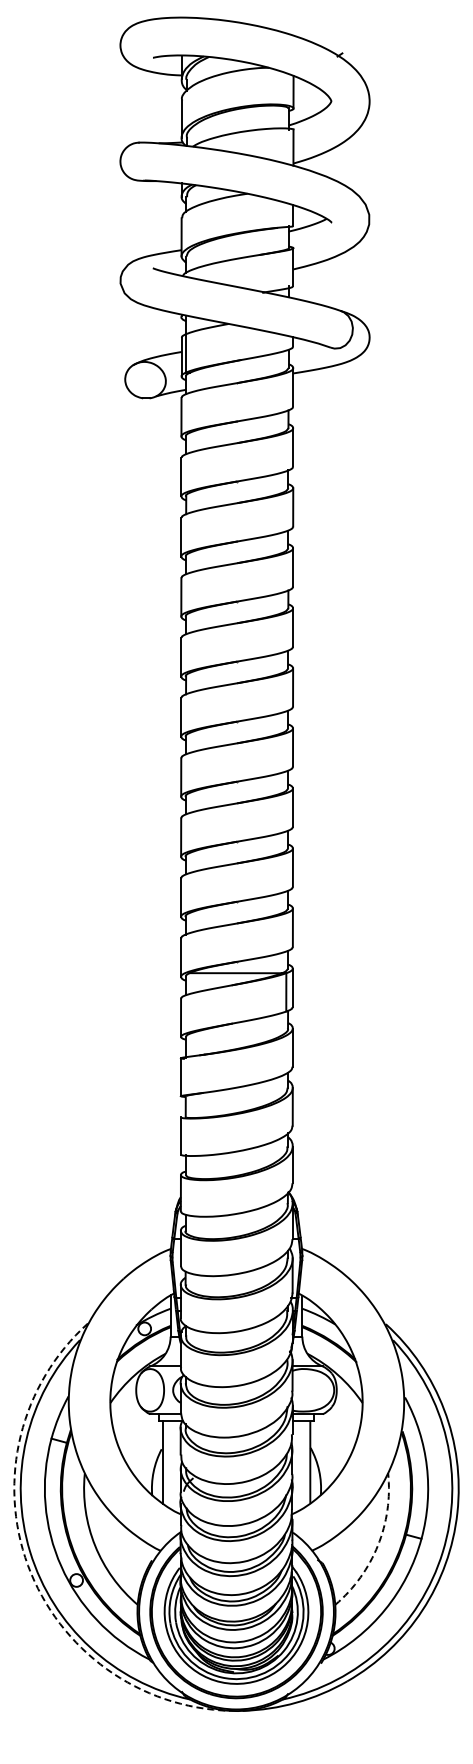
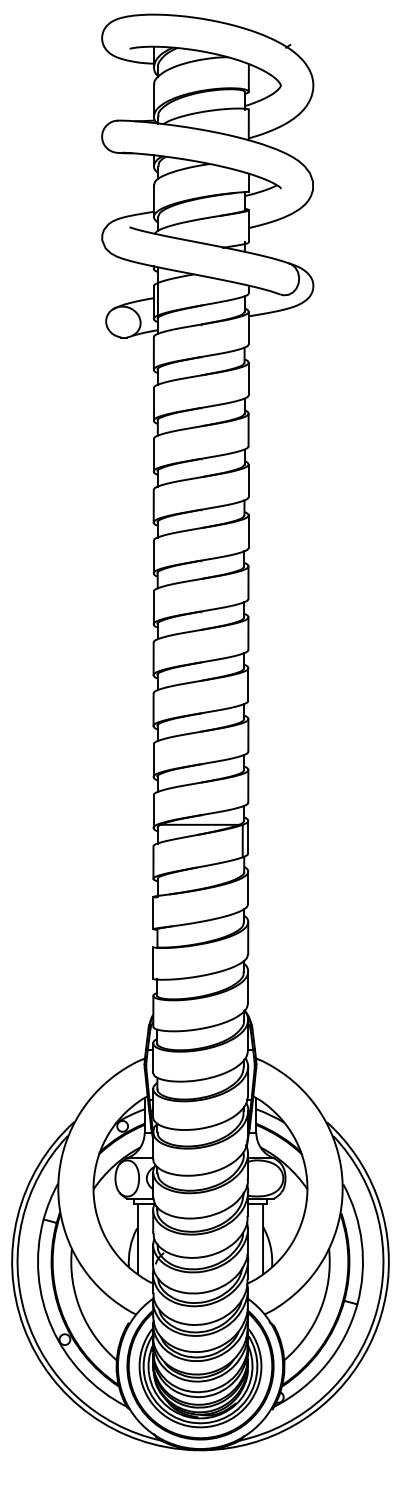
arc: (377, 1545) -> (320, 1310), dashed -> solid
arc: (27, 1565) -> (23, 1326), dashed -> solid

